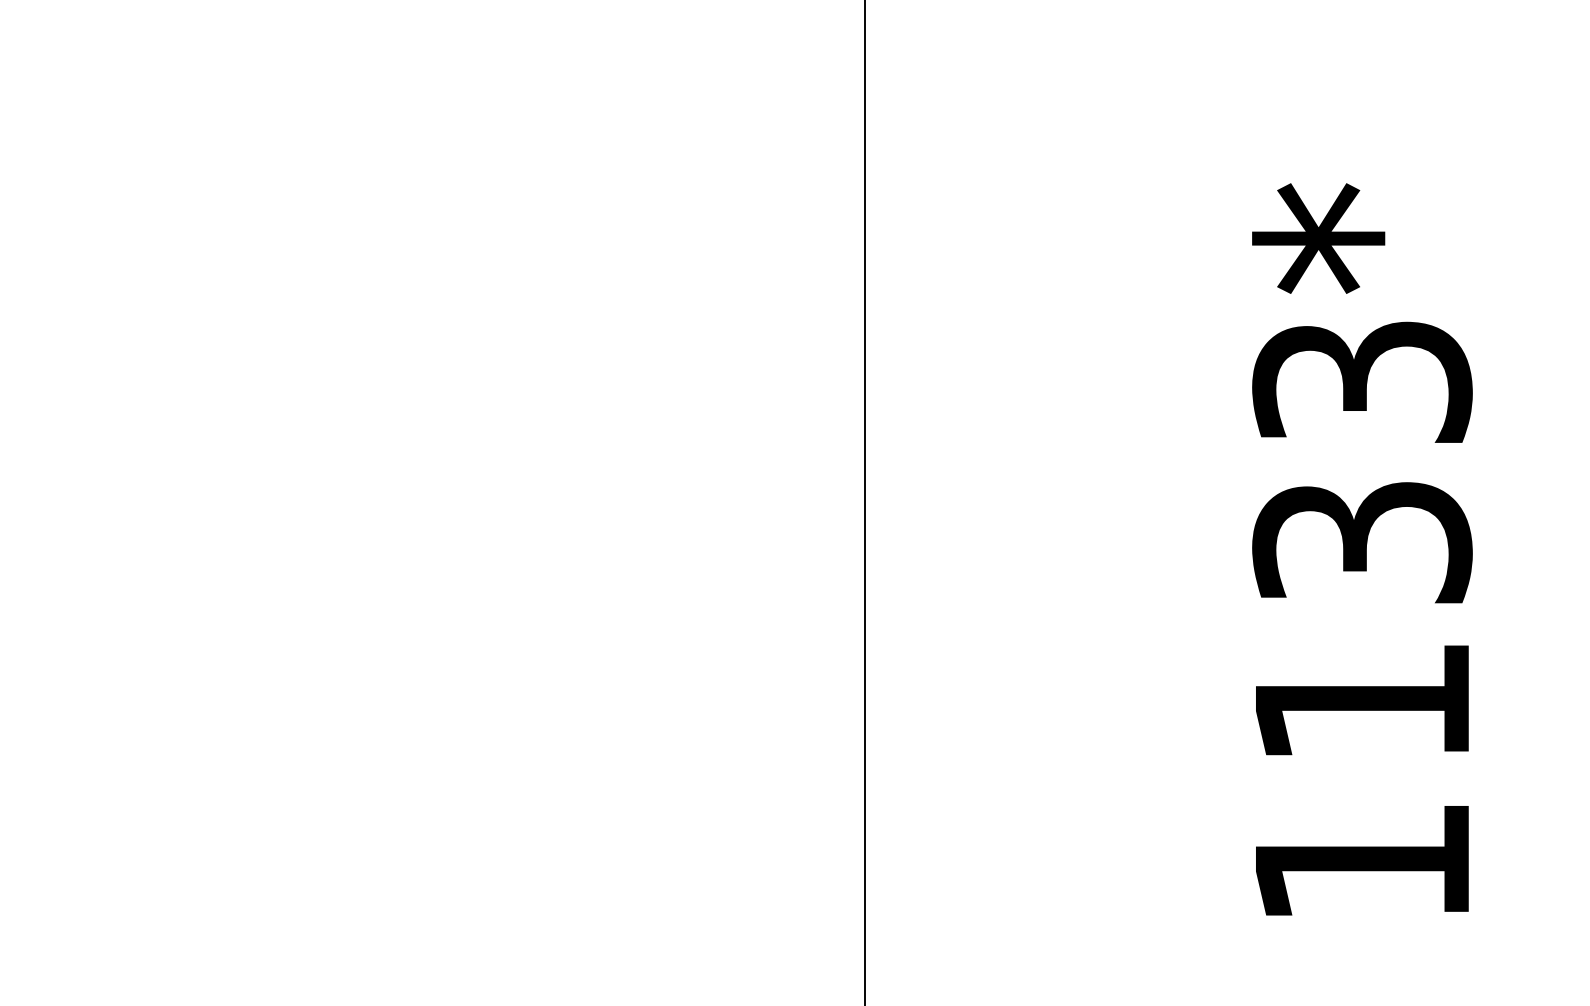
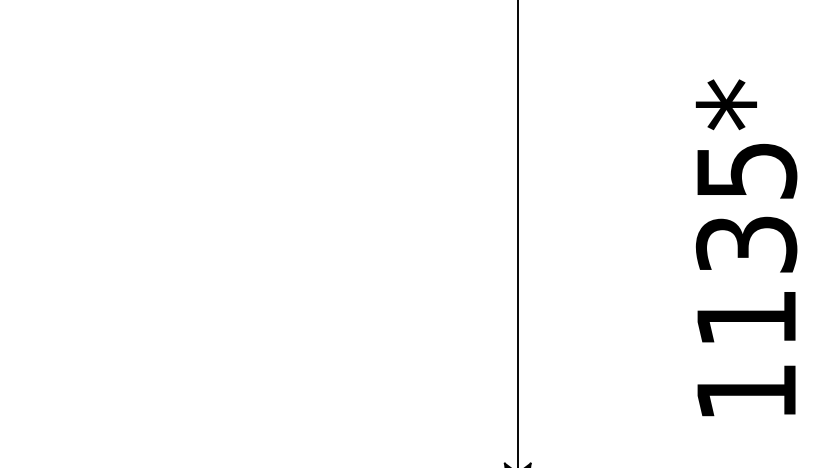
text: (1360, 381) -> (745, 170), 1133* -> 1135*

